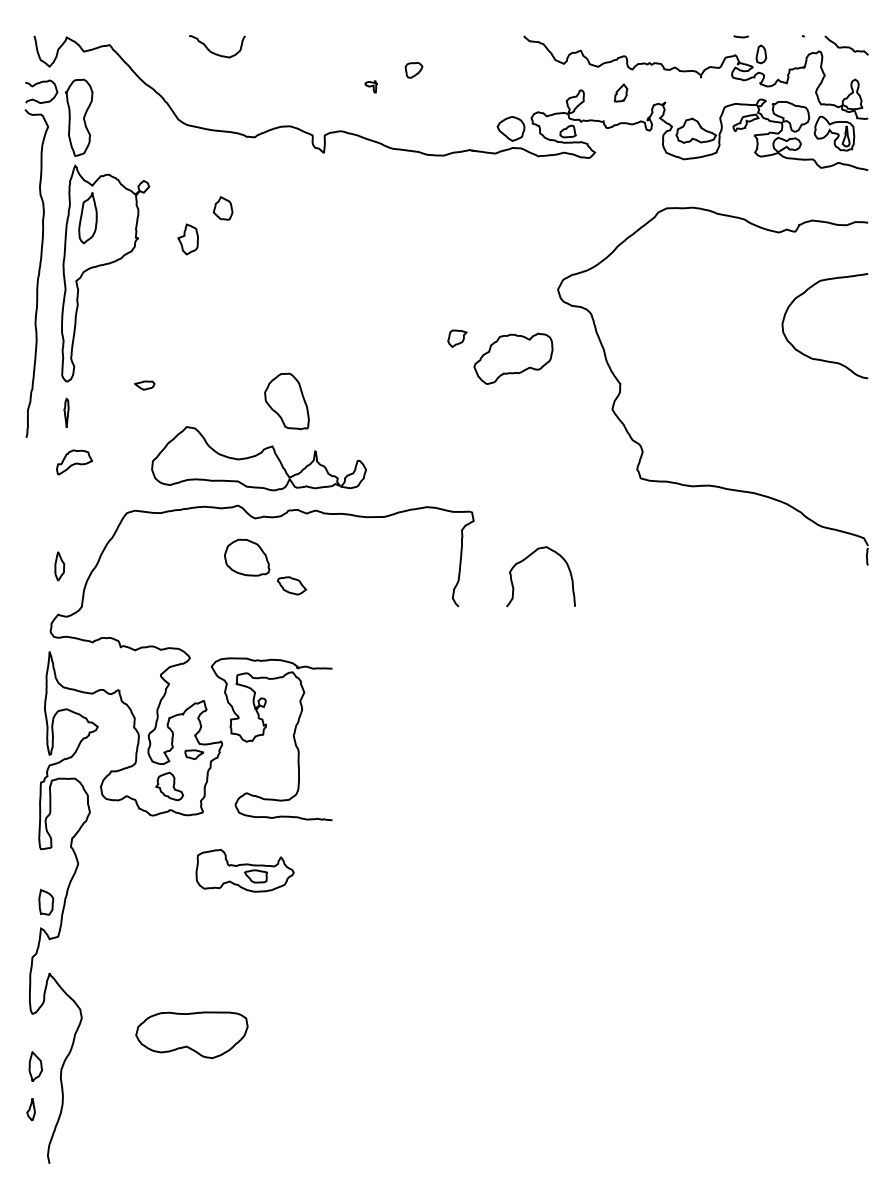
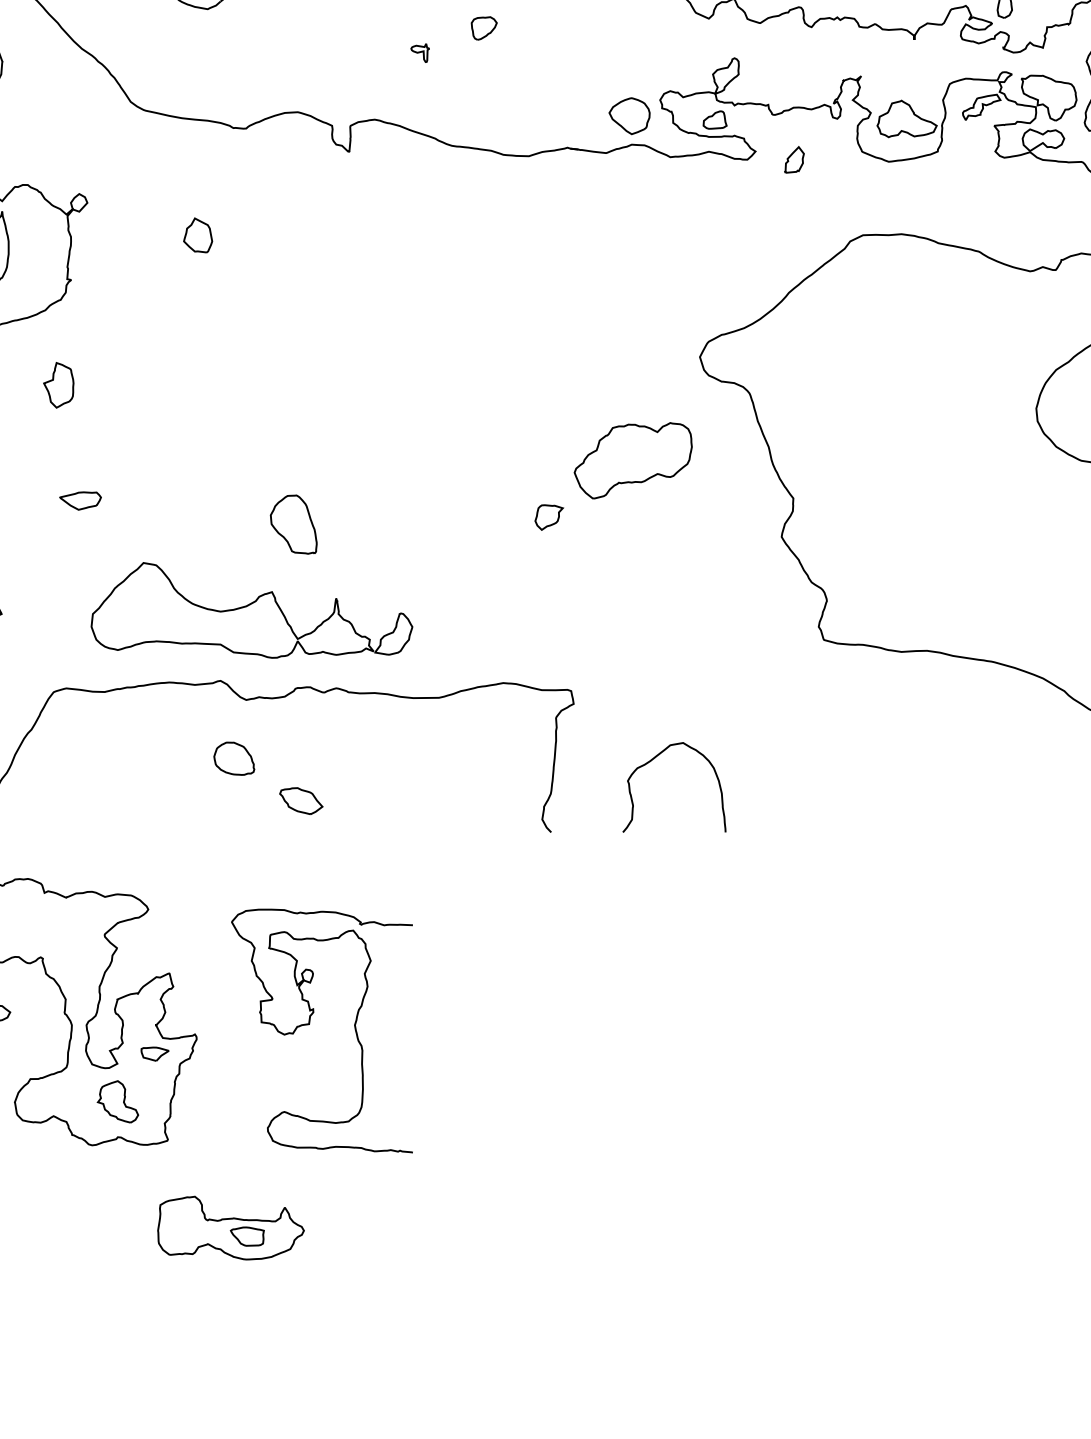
part: (620, 92) -> (793, 159), moved
part: (187, 239) -> (57, 385), moved
part: (457, 338) -> (549, 517), moved
part: (144, 385) -> (80, 500), size x1.4
part: (286, 401) -> (293, 524), size x0.7
part: (247, 557) -> (234, 758), size x0.6
curve: (264, 734) -> (311, 1023), moved

